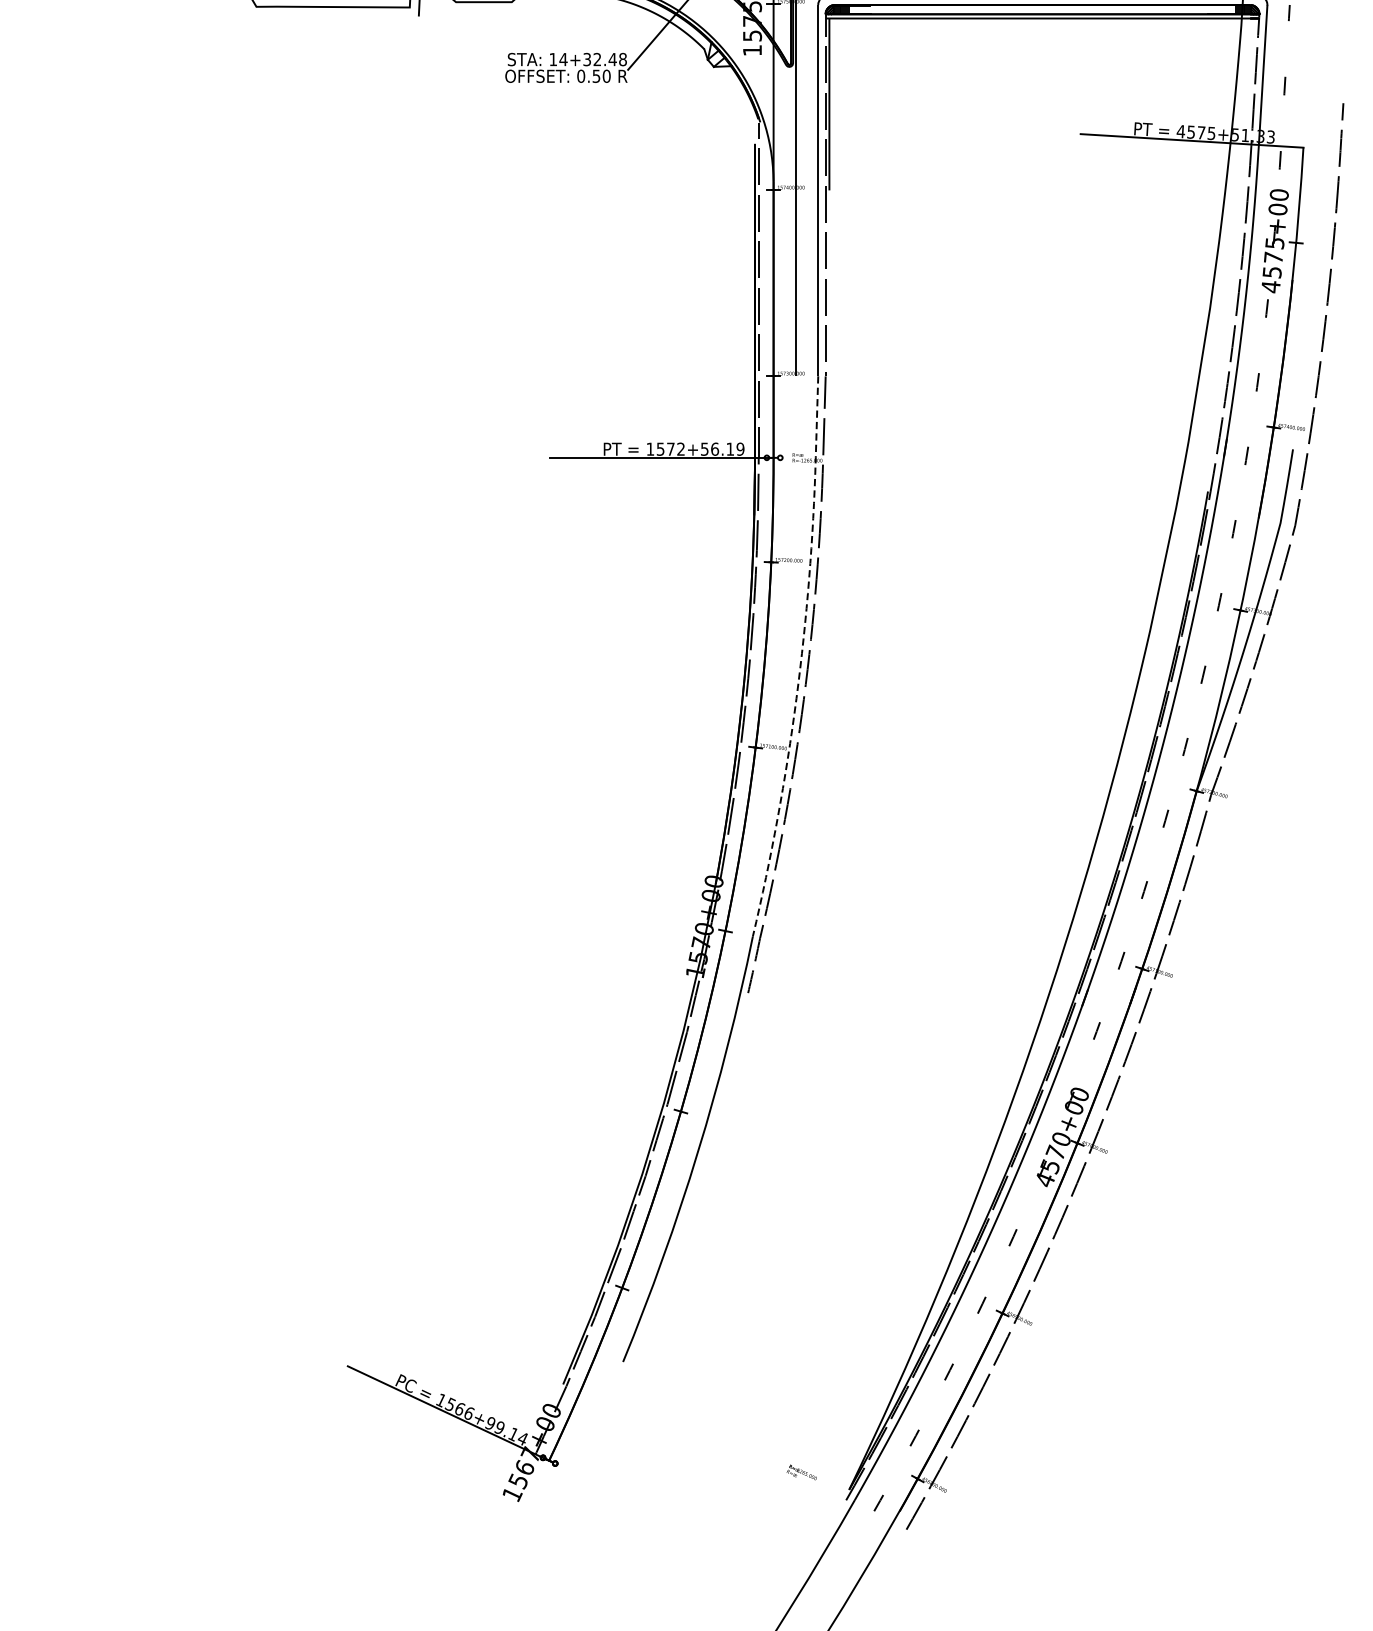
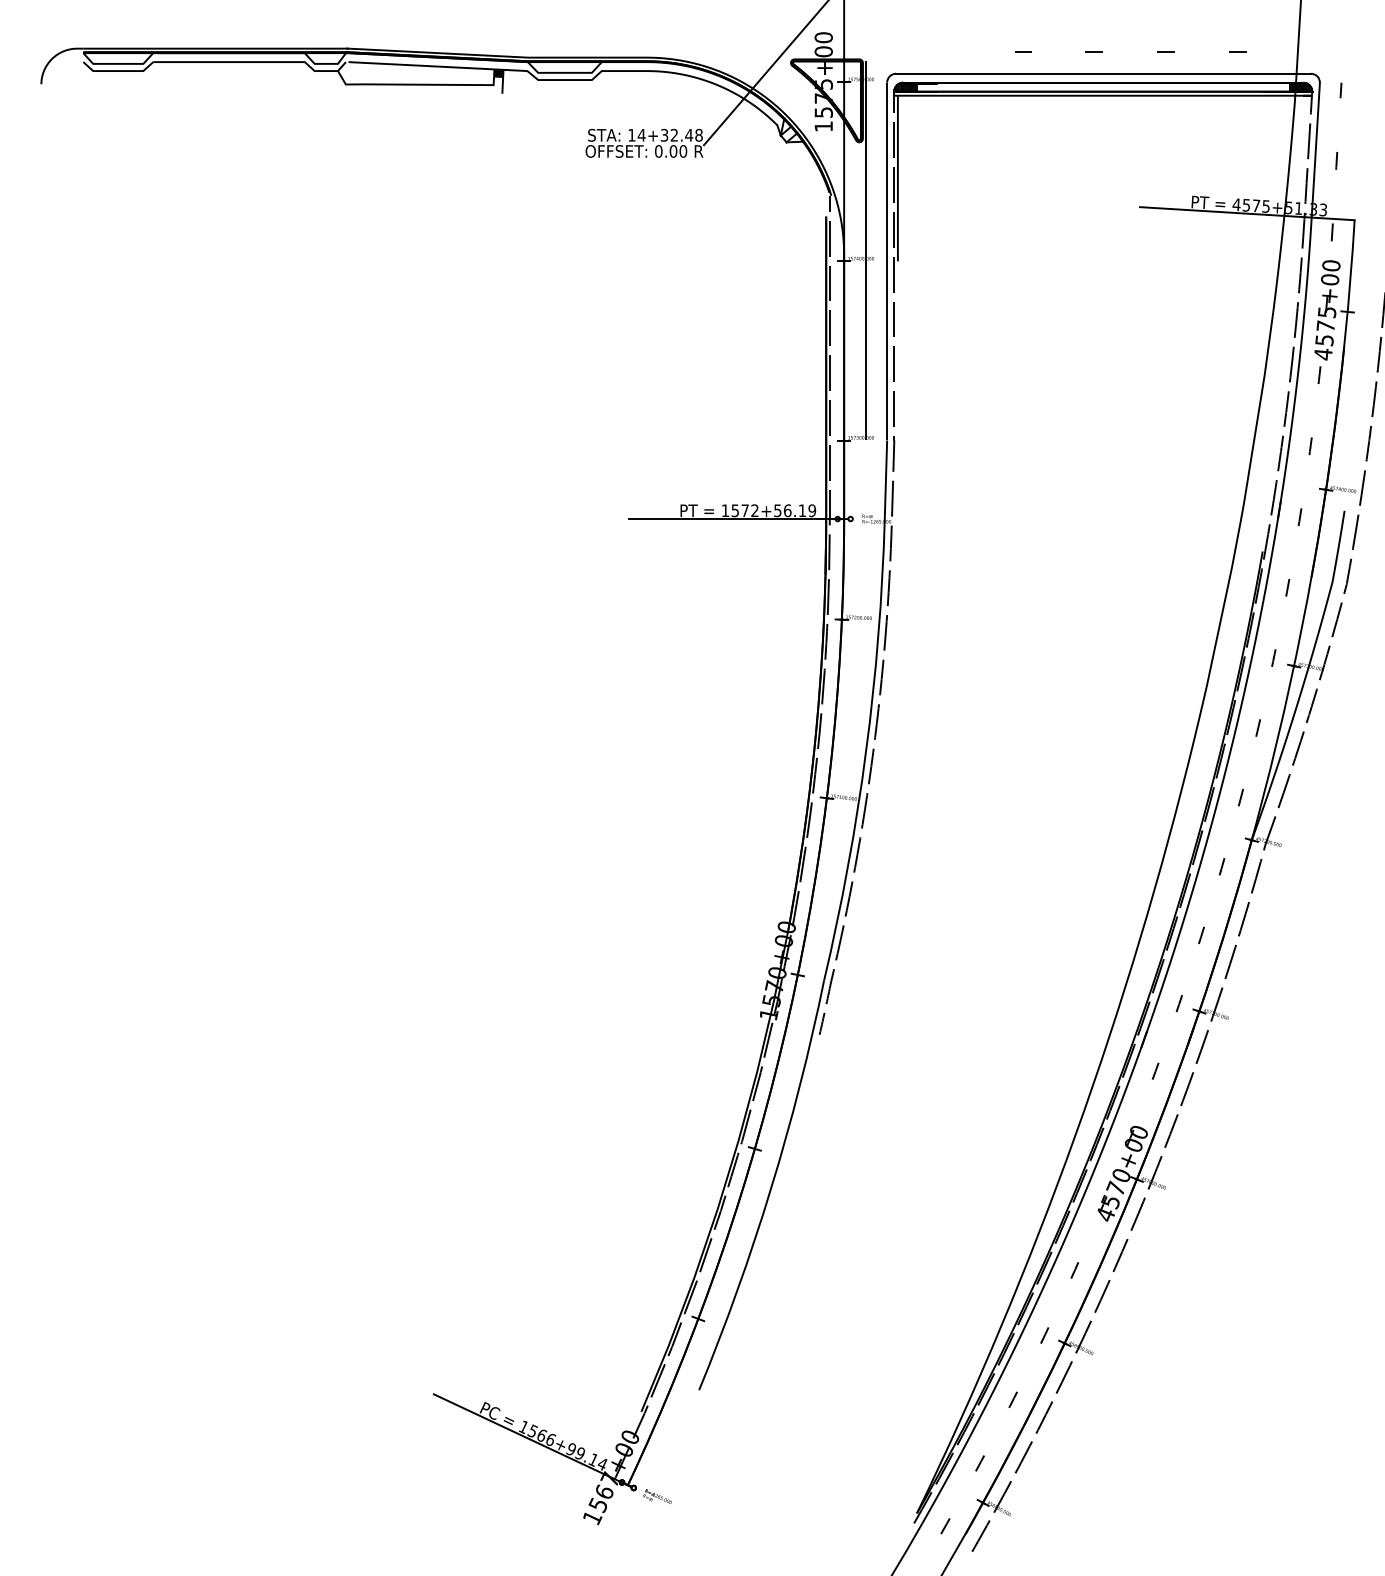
text: (596, 76) -> (673, 151), 0.50 -> 0.00
line: (800, 660) -> (870, 714), dashed -> solid
text: (800, 1472) -> (656, 1496), moved

